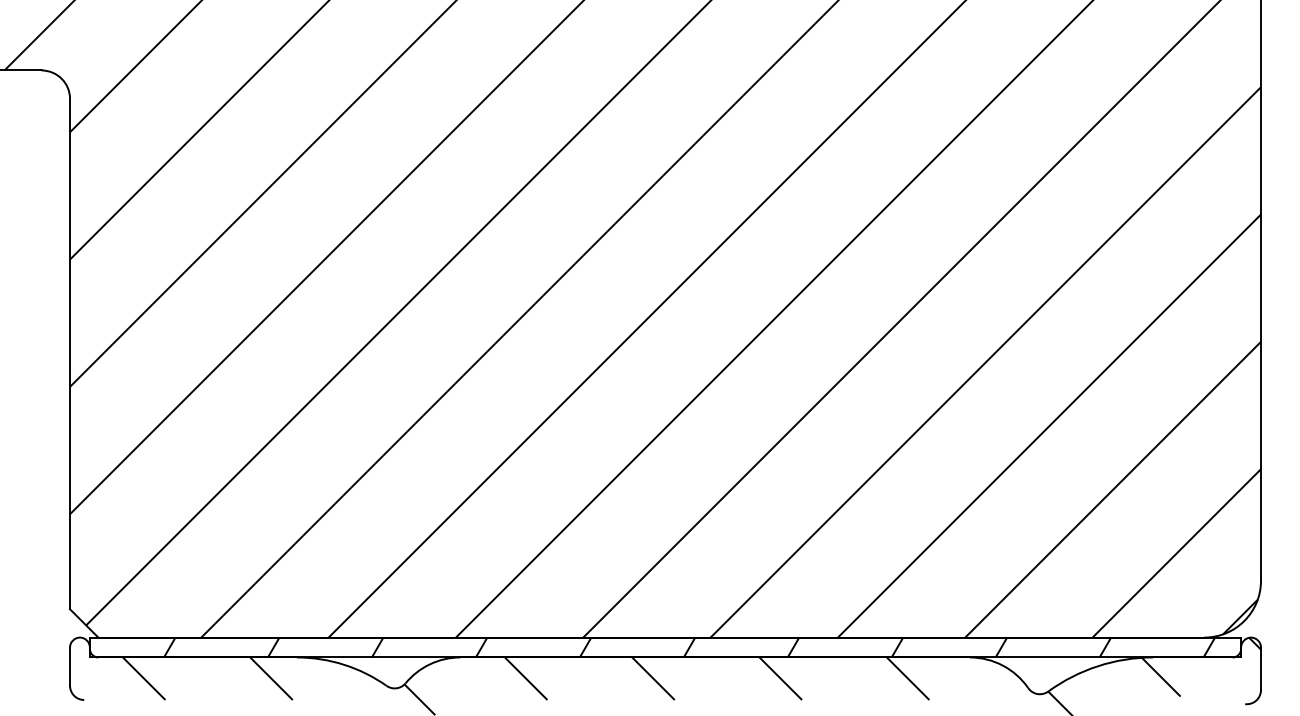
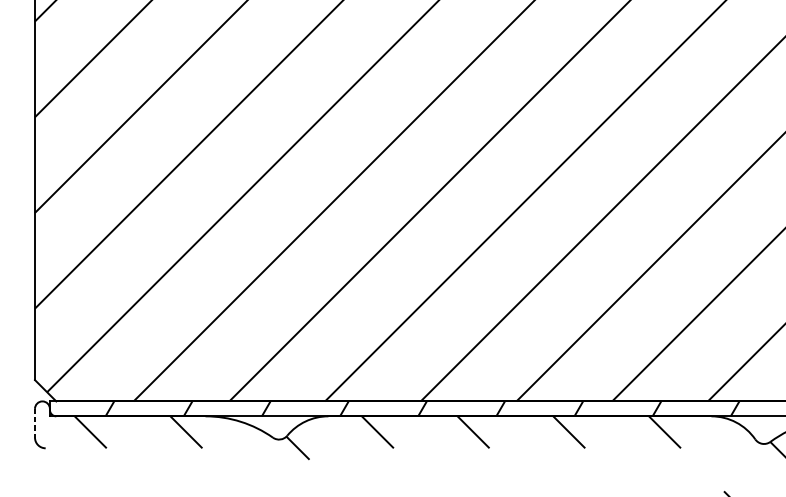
line: (70, 667) -> (35, 423), solid -> dashed

